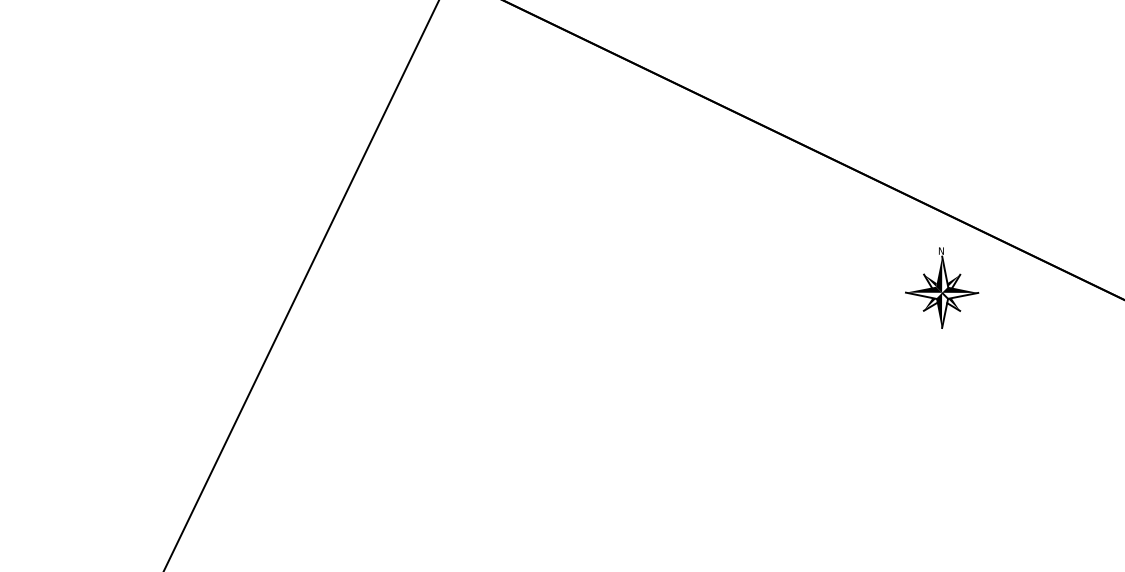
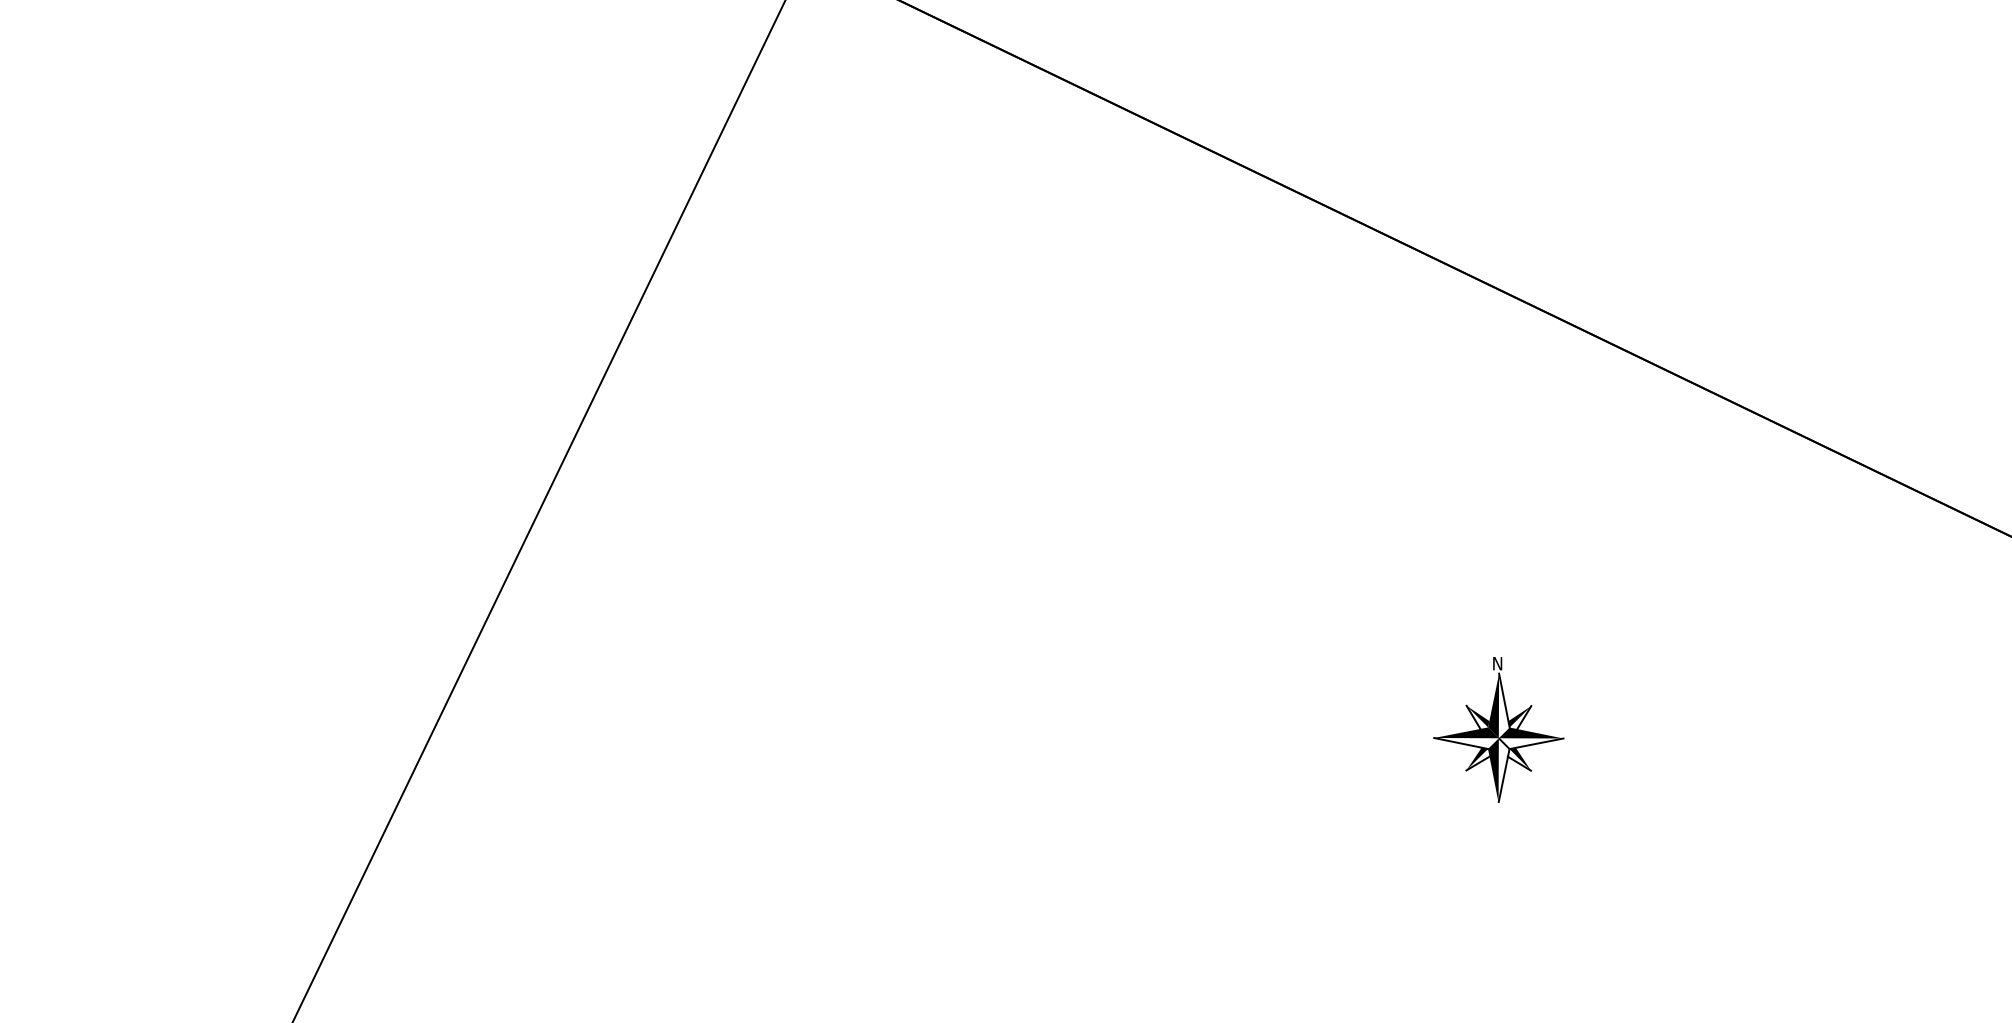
part: (942, 287) -> (1499, 728), moved

